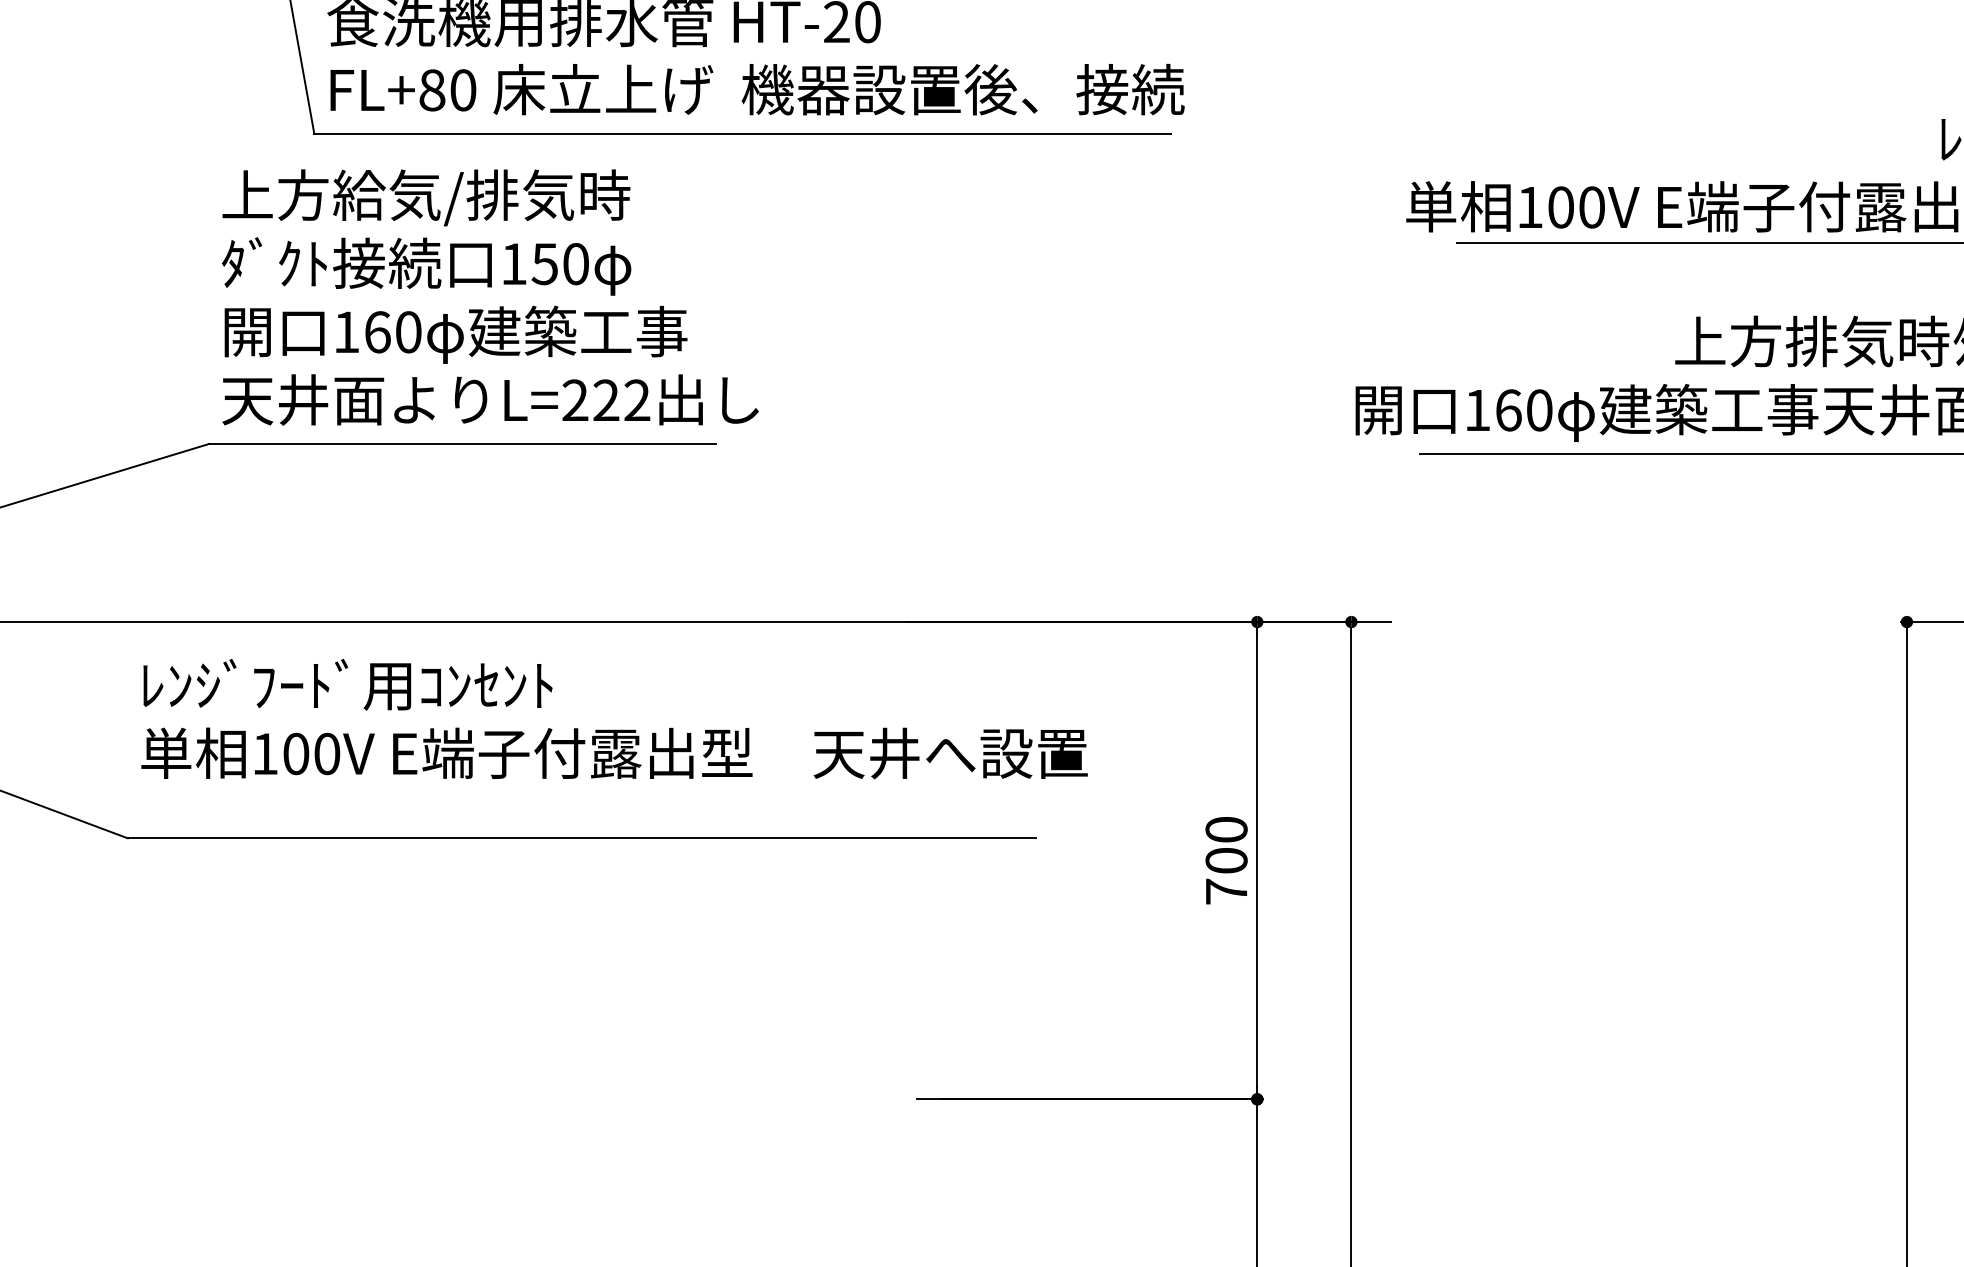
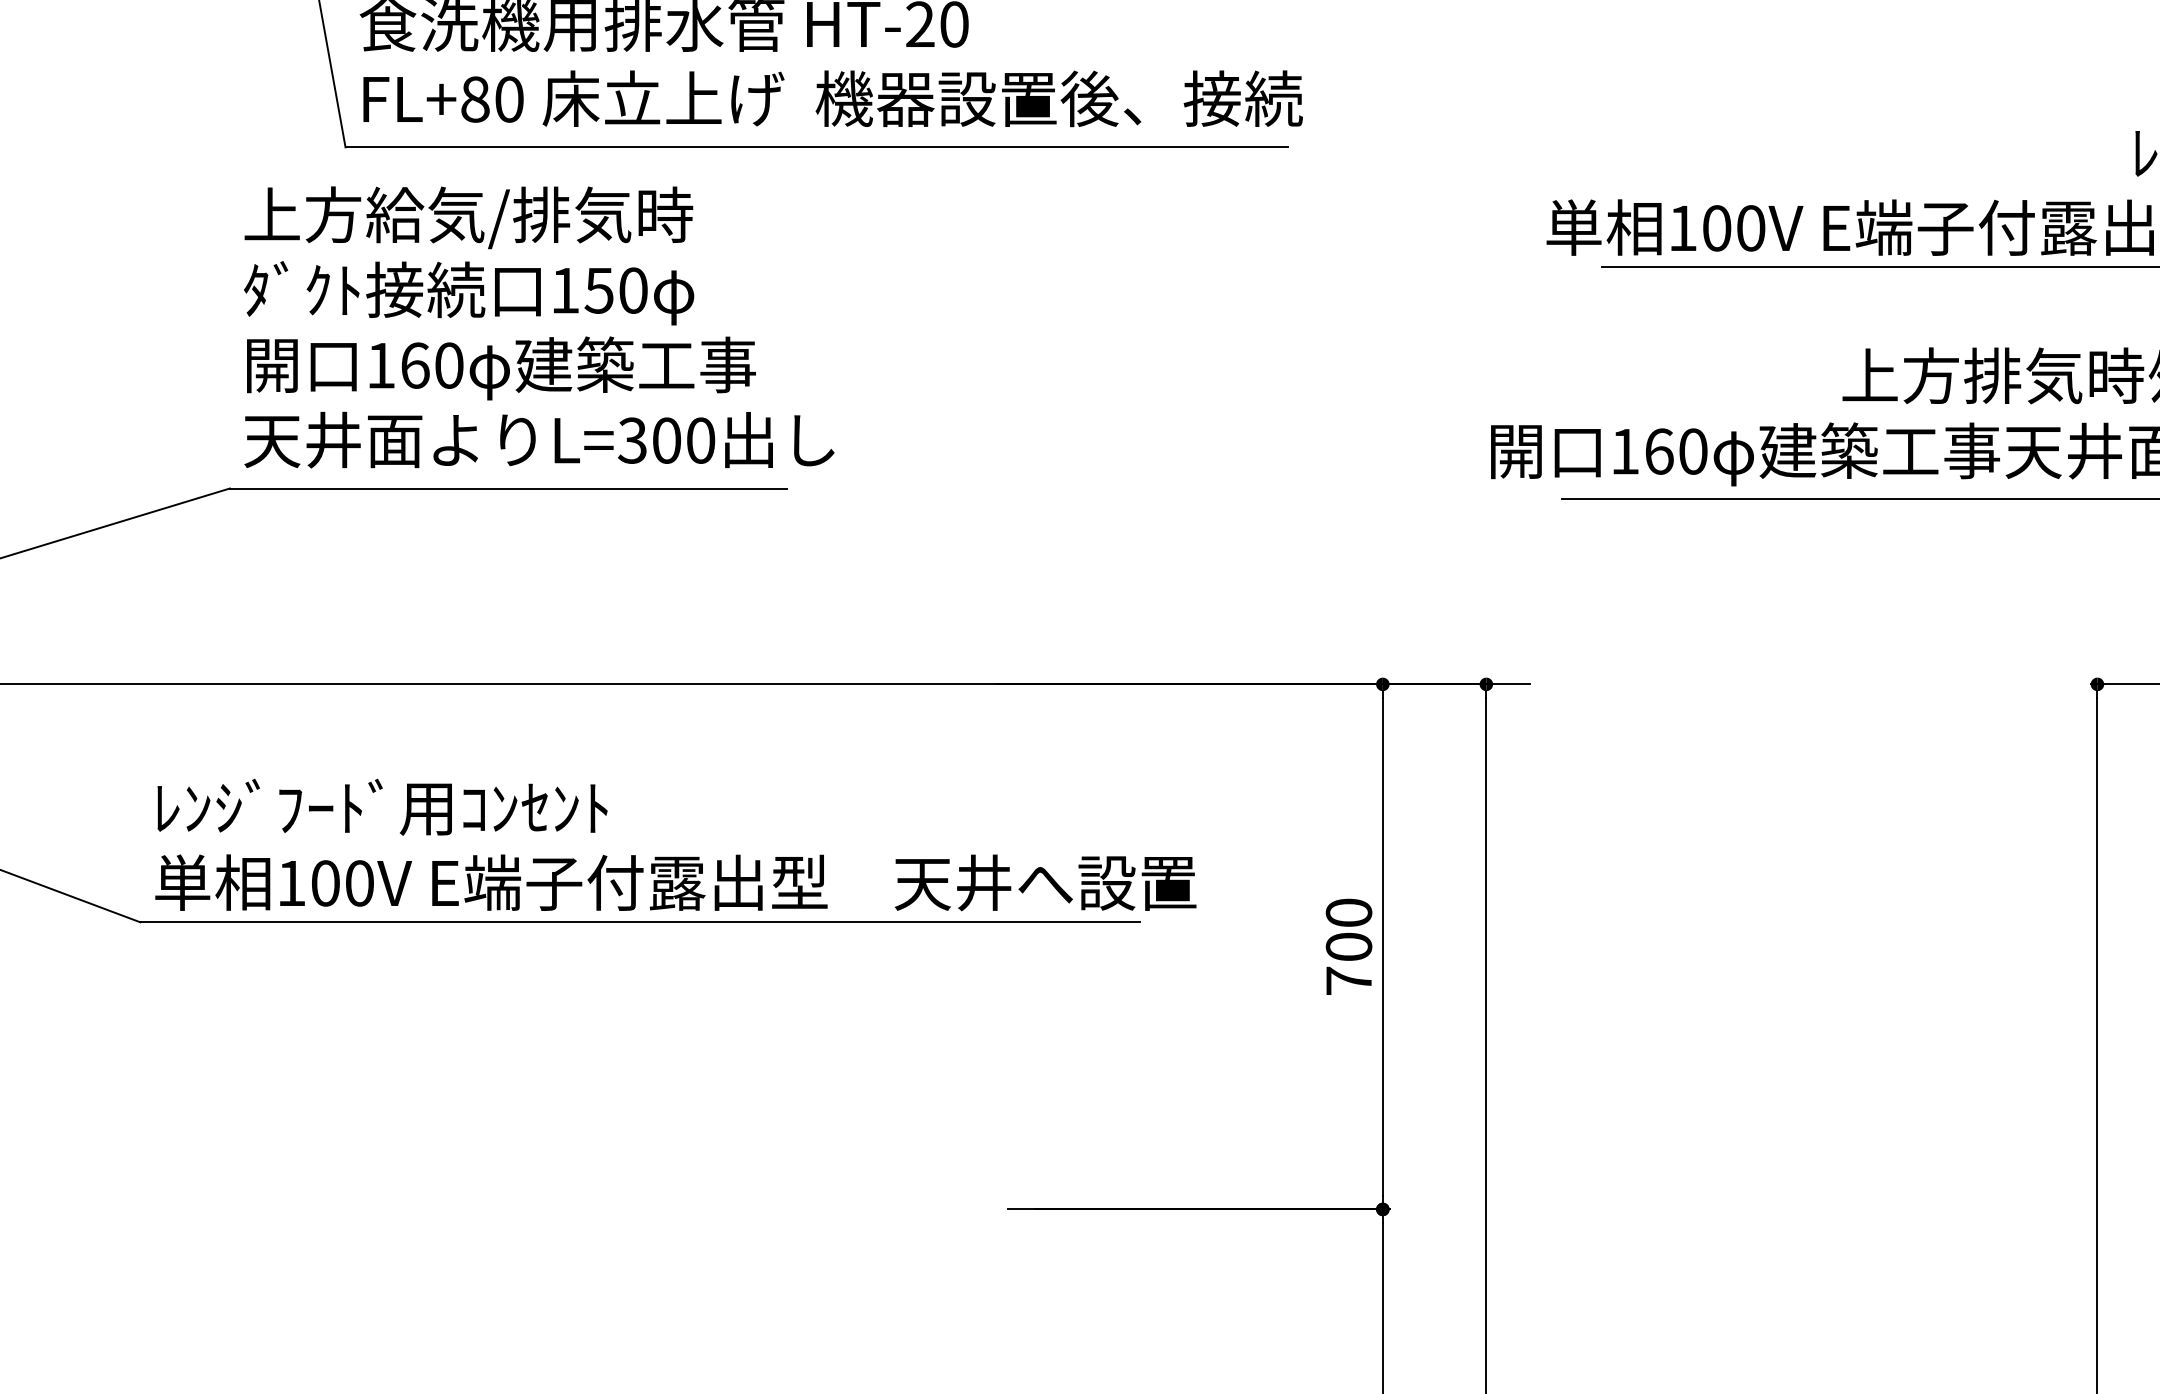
text: (606, 400) -> (666, 440), L=222 -> L=300
text: (614, 718) -> (675, 844), moved

